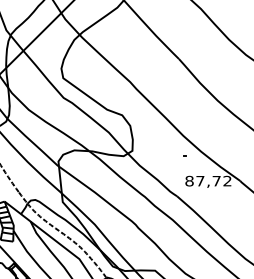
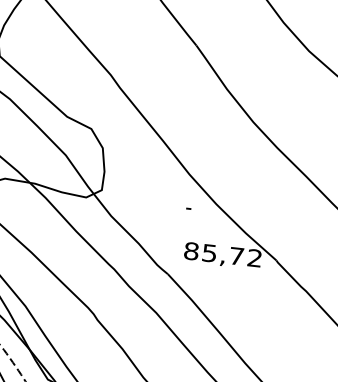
text: (200, 181) -> (209, 253), 87,72 -> 85,72

